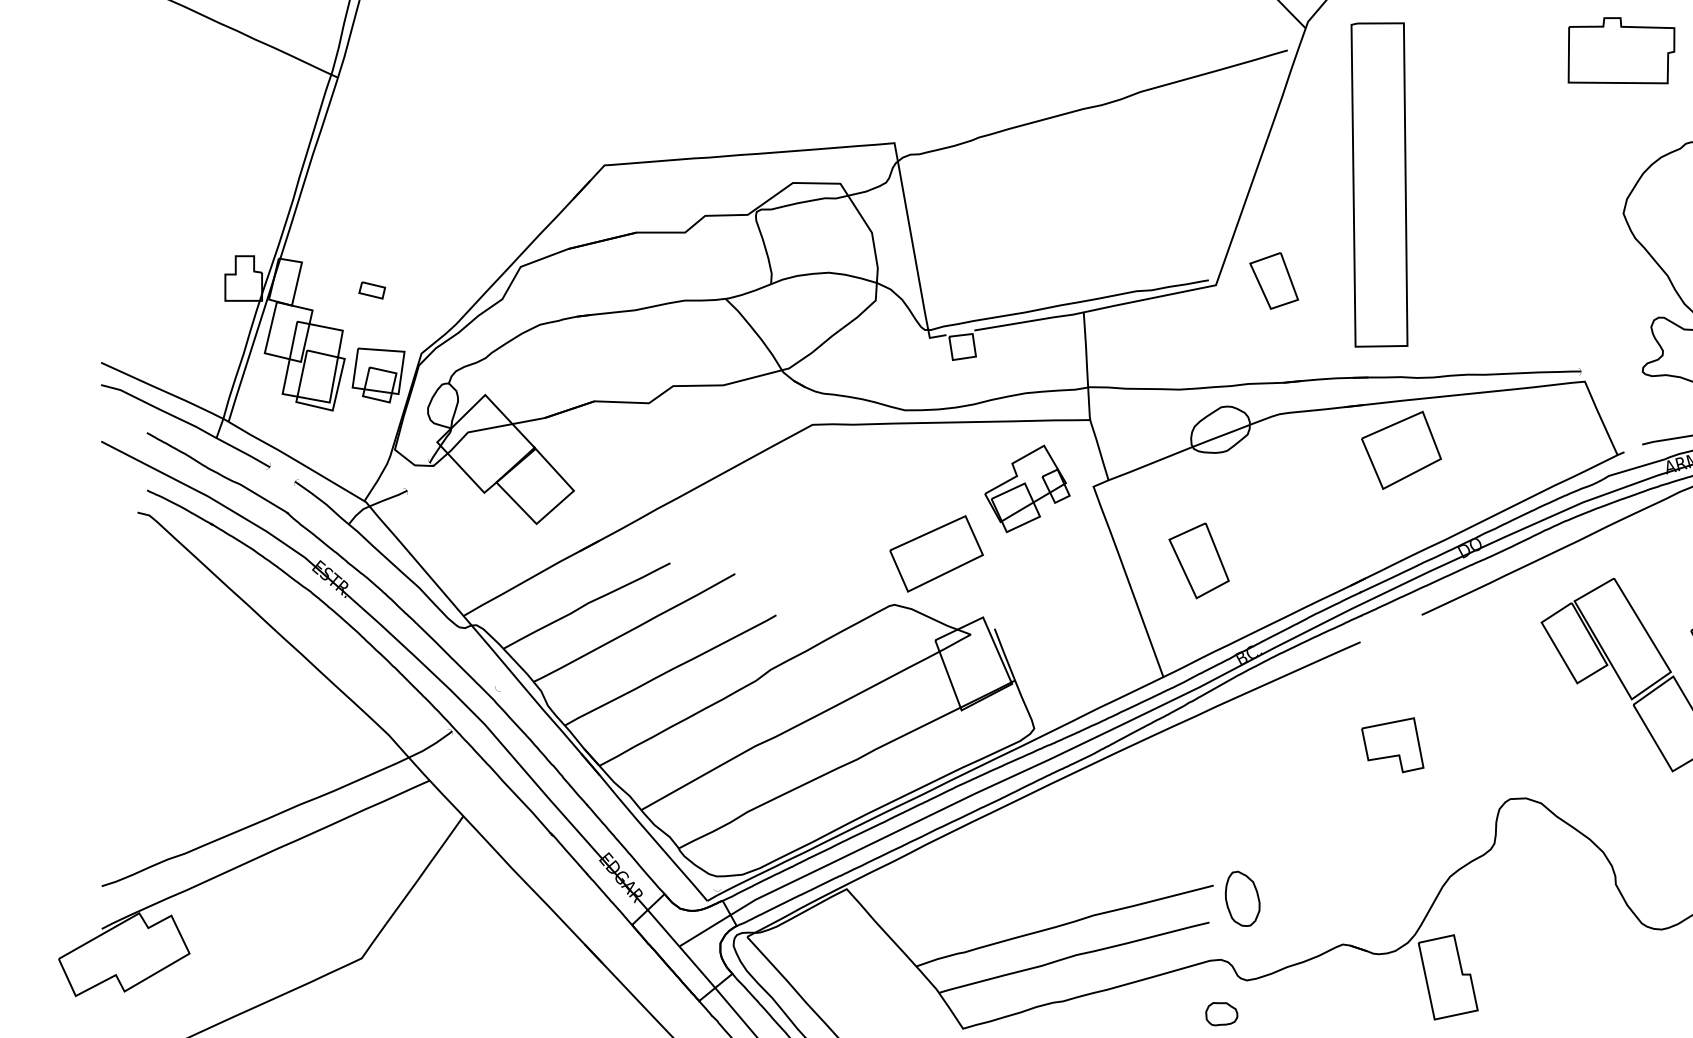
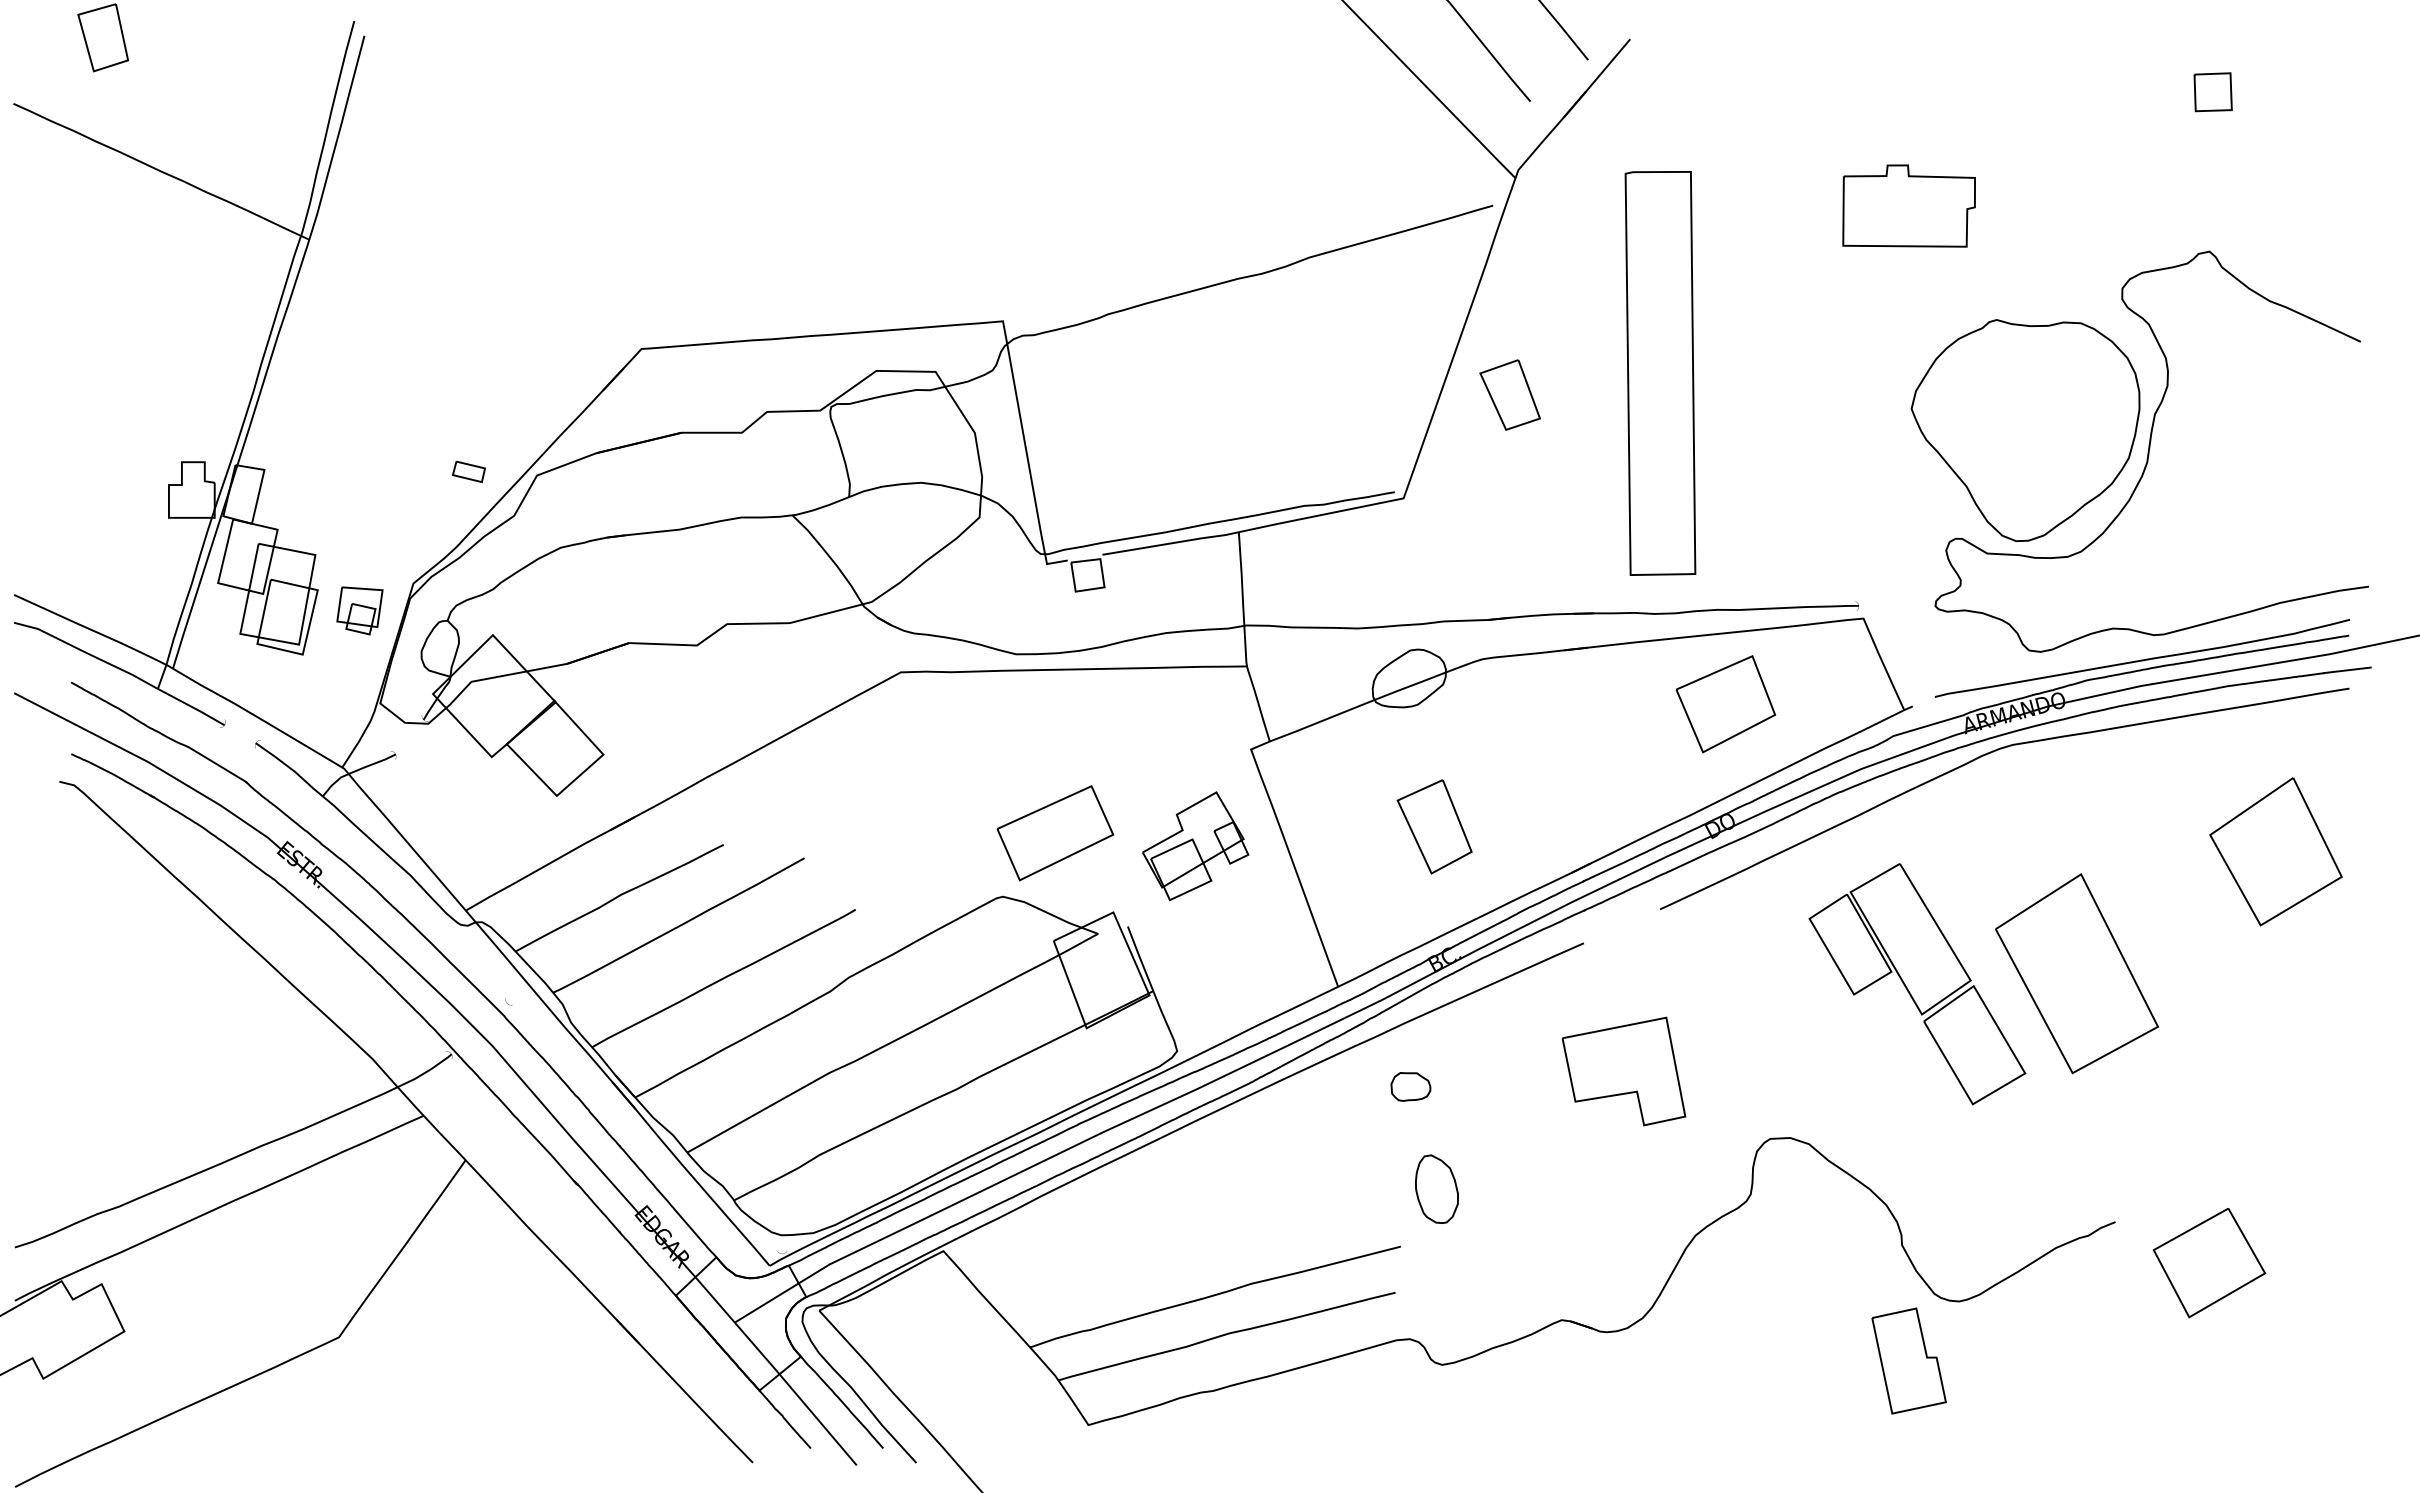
part: (1379, 185) -> (1660, 373), moved
part: (1273, 280) -> (1509, 394), moved
part: (371, 290) -> (468, 471), moved
part: (378, 375) -> (359, 610), size x0.7
part: (1401, 450) -> (1725, 704), moved
part: (1027, 489) -> (1195, 846), moved
part: (1199, 560) -> (1434, 826), moved
part: (1392, 745) -> (1623, 1071), size x1.6
part: (1242, 898) -> (1436, 1188), moved
part: (1447, 976) -> (1908, 1360), moved
part: (1221, 1013) -> (1410, 1086), moved

